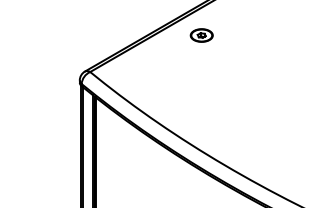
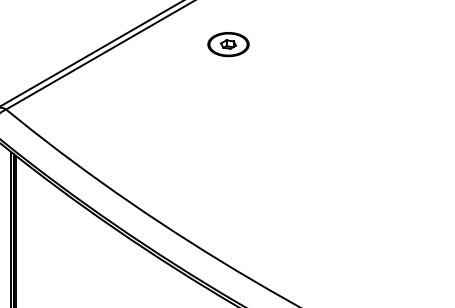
part: (201, 35) -> (227, 44), moved

